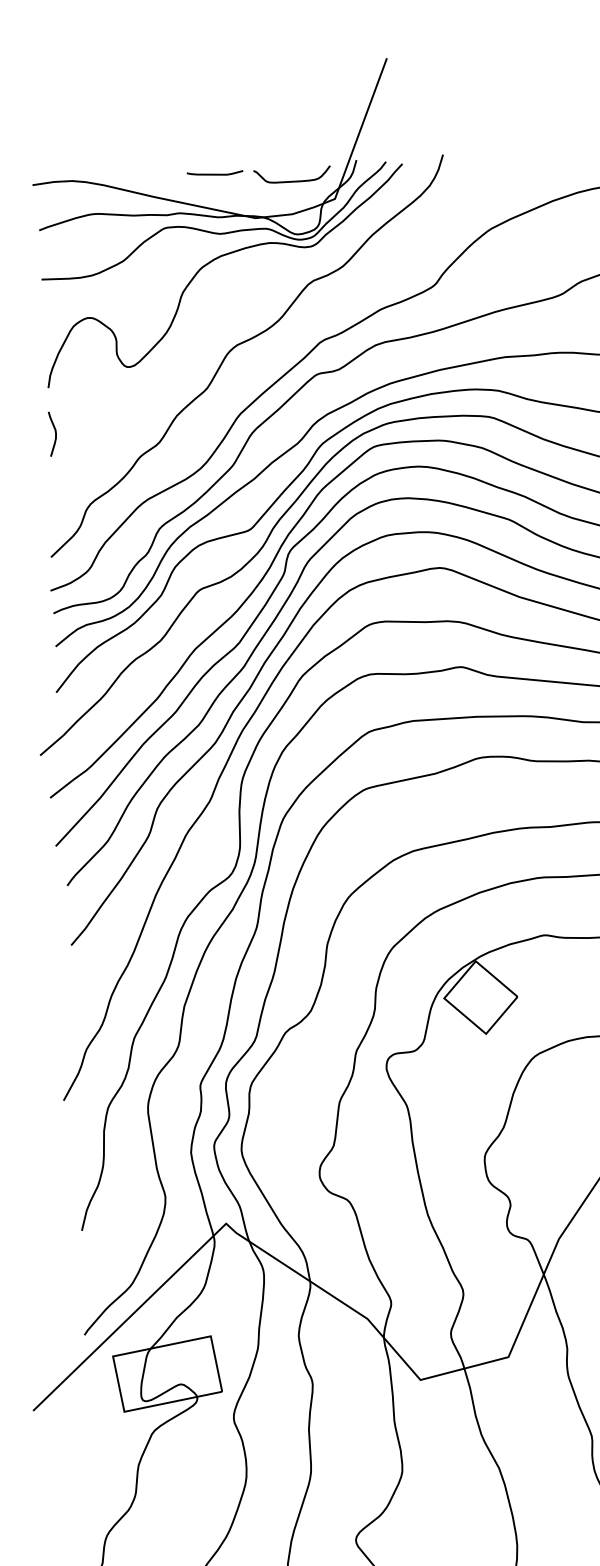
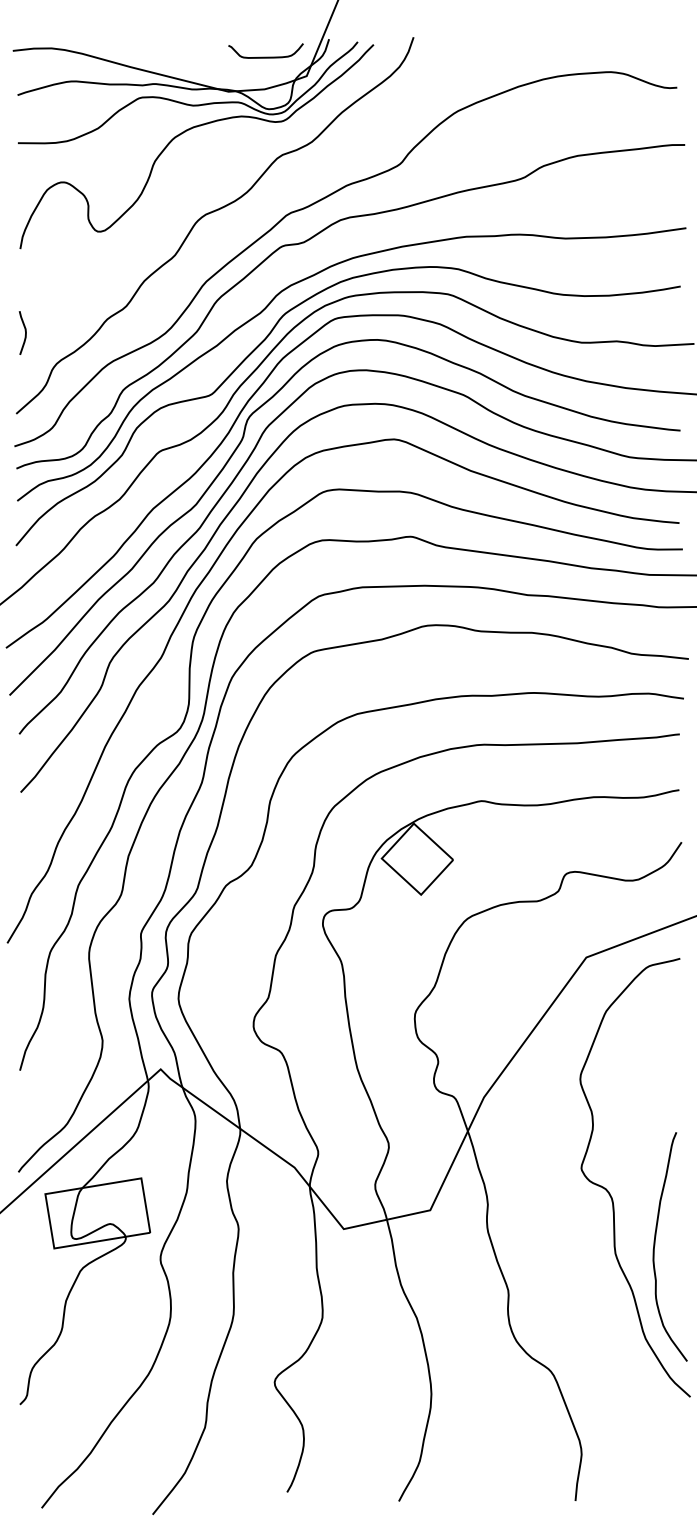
curve: (214, 173) -> (190, 46), removed
curve: (54, 431) -> (24, 330), moved

